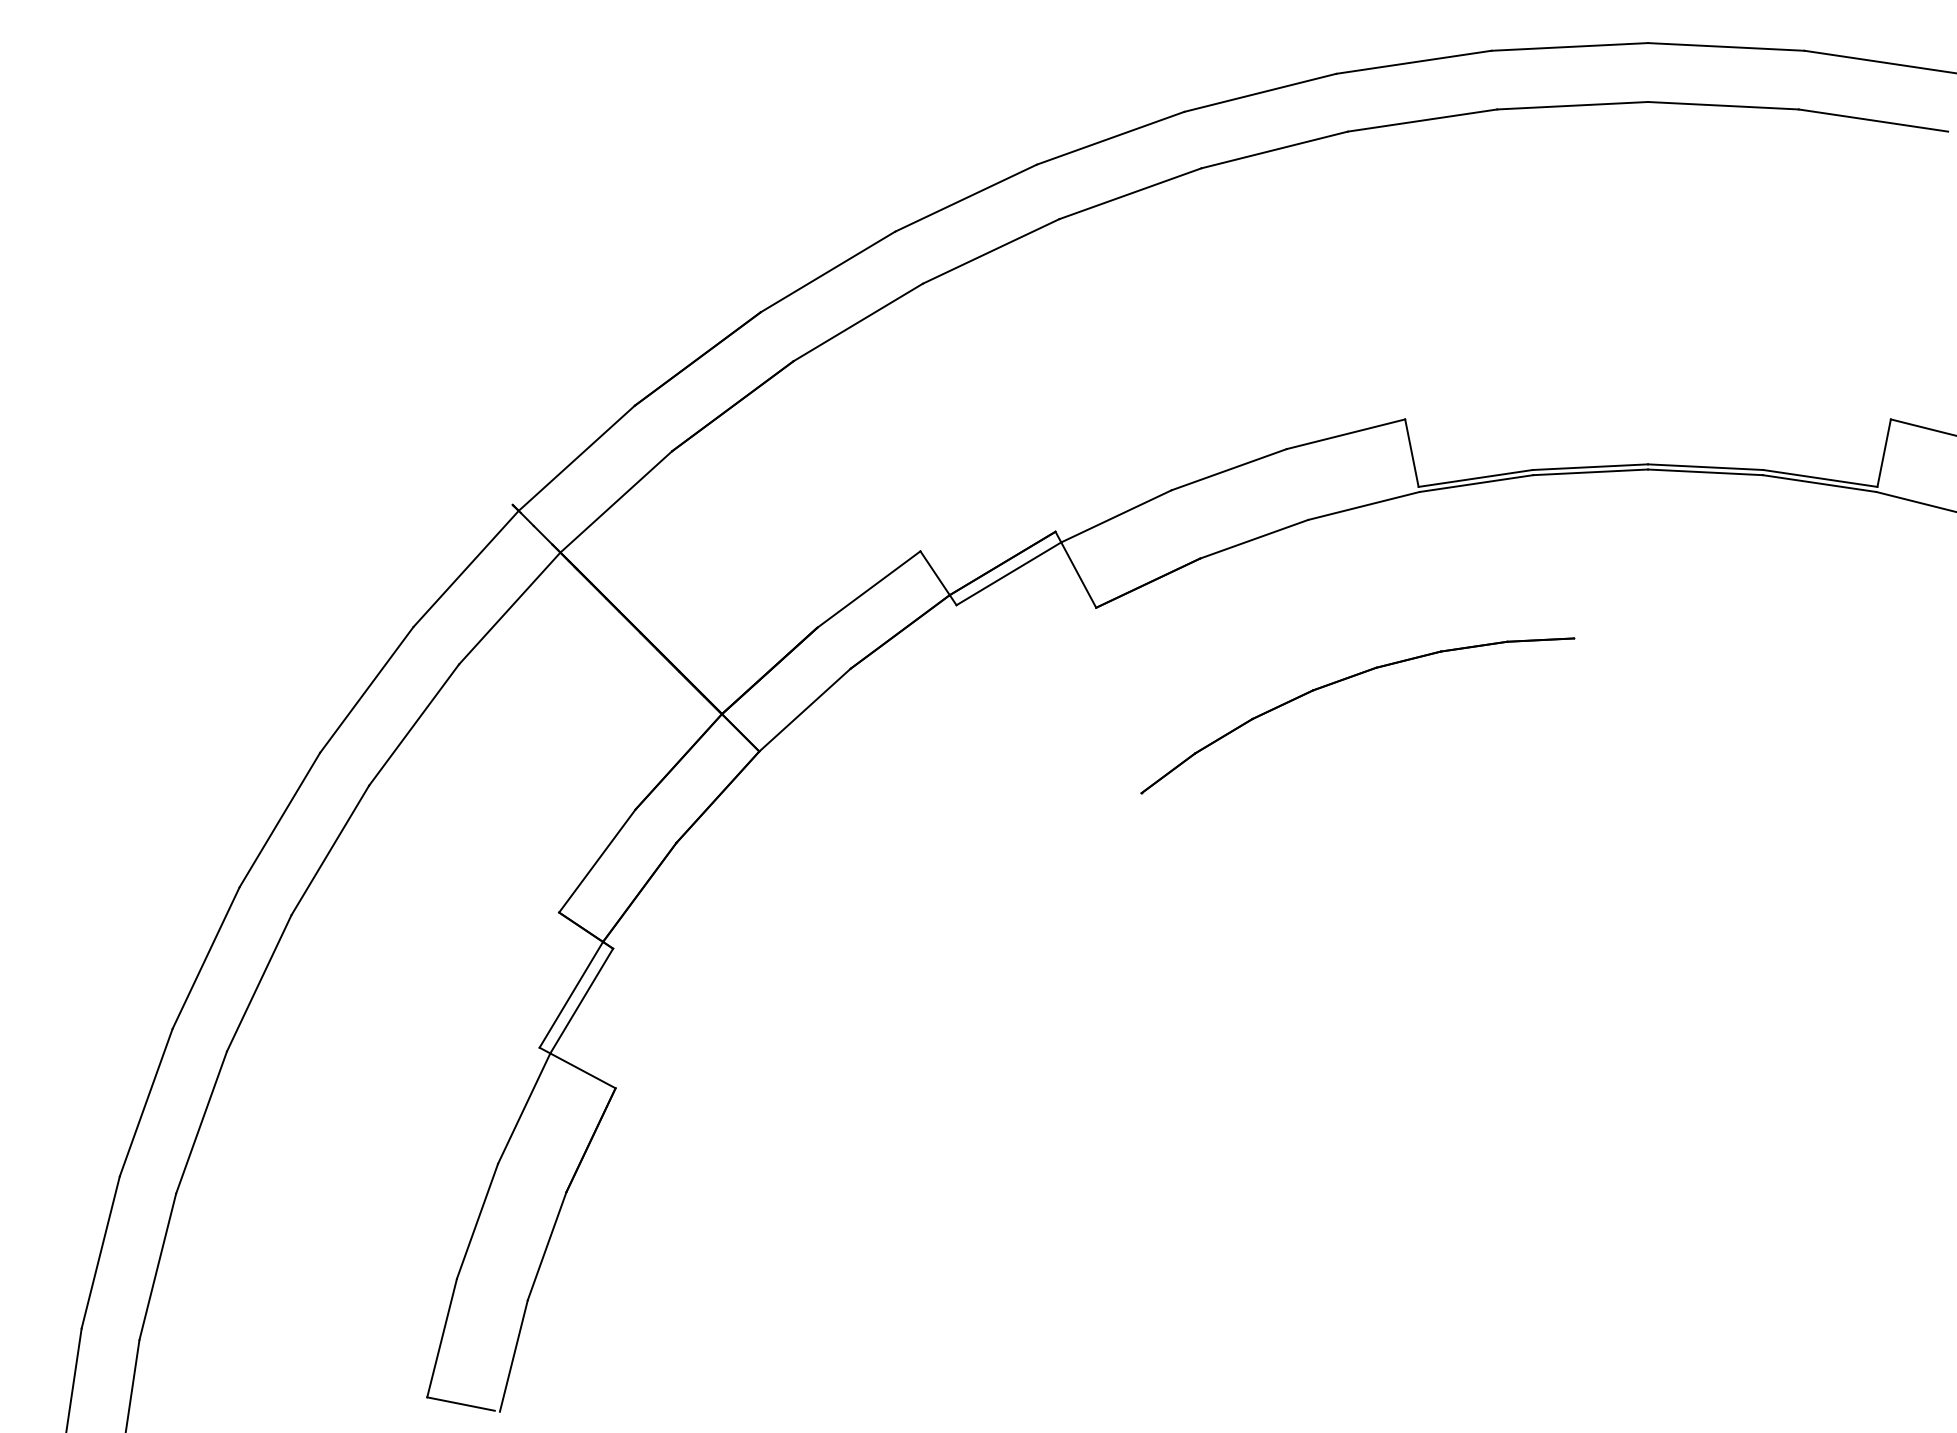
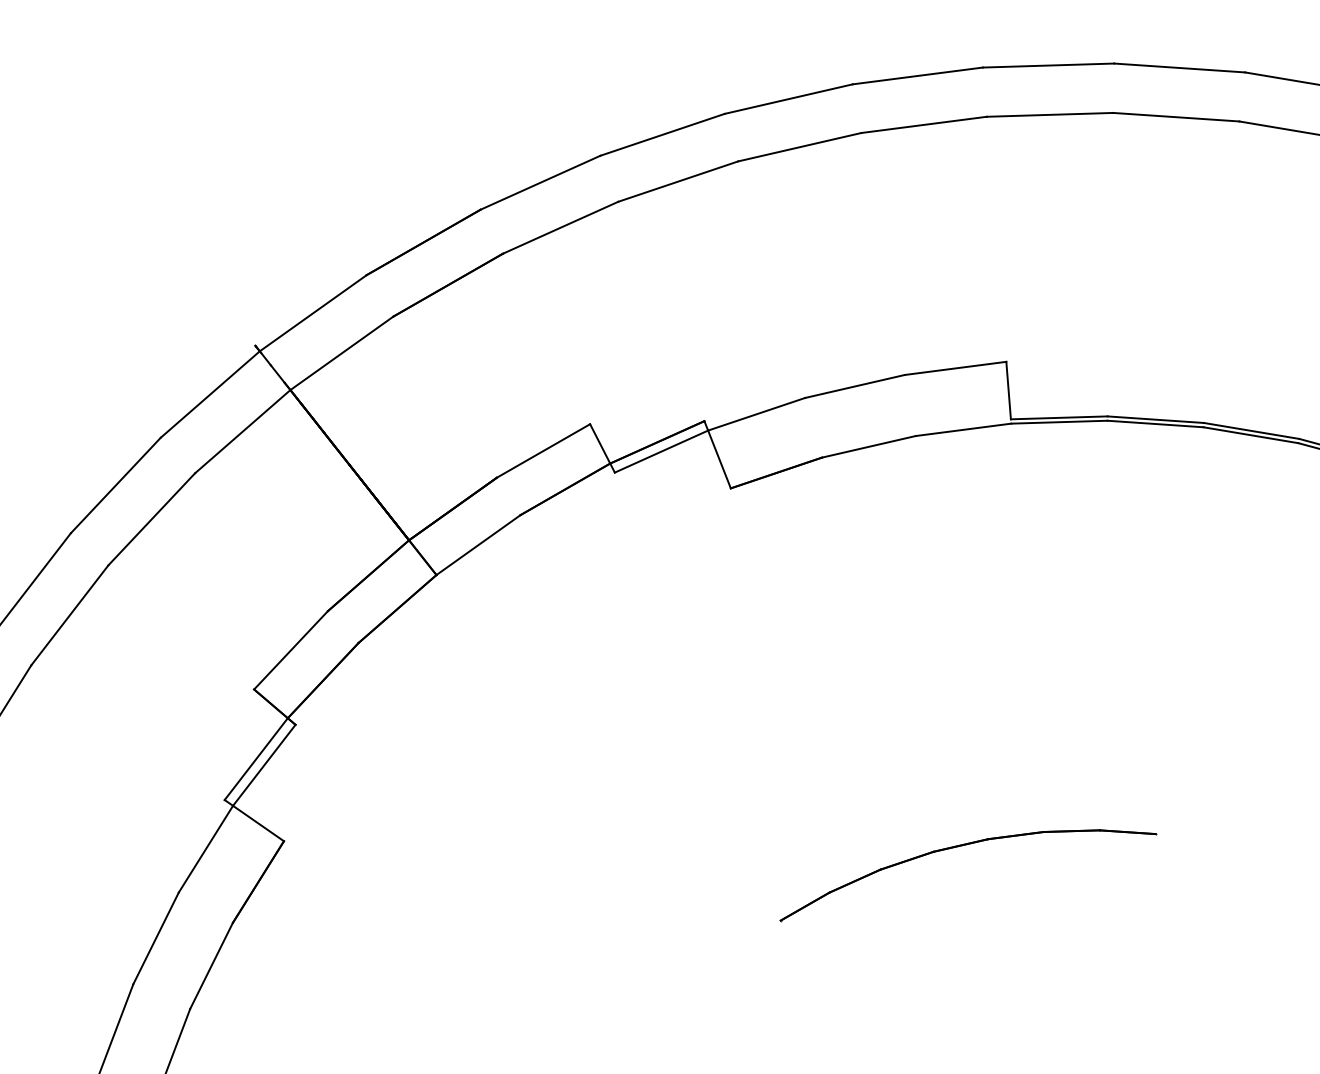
part: (1344, 680) -> (960, 846), moved

